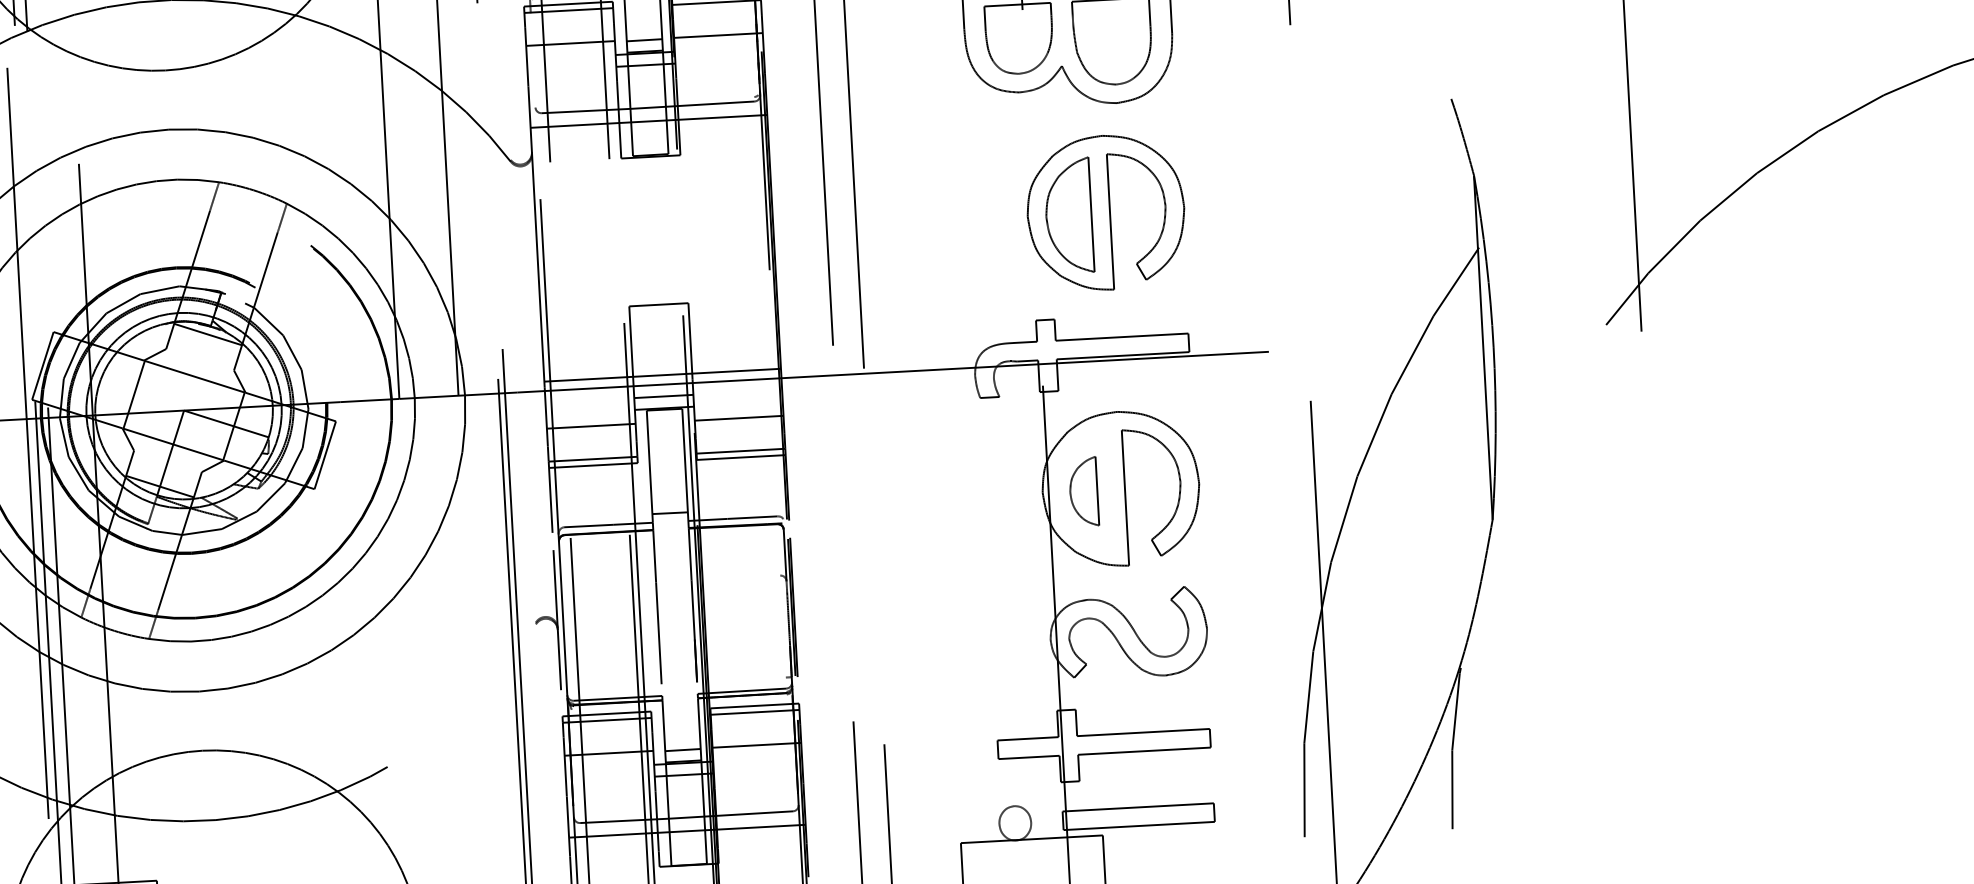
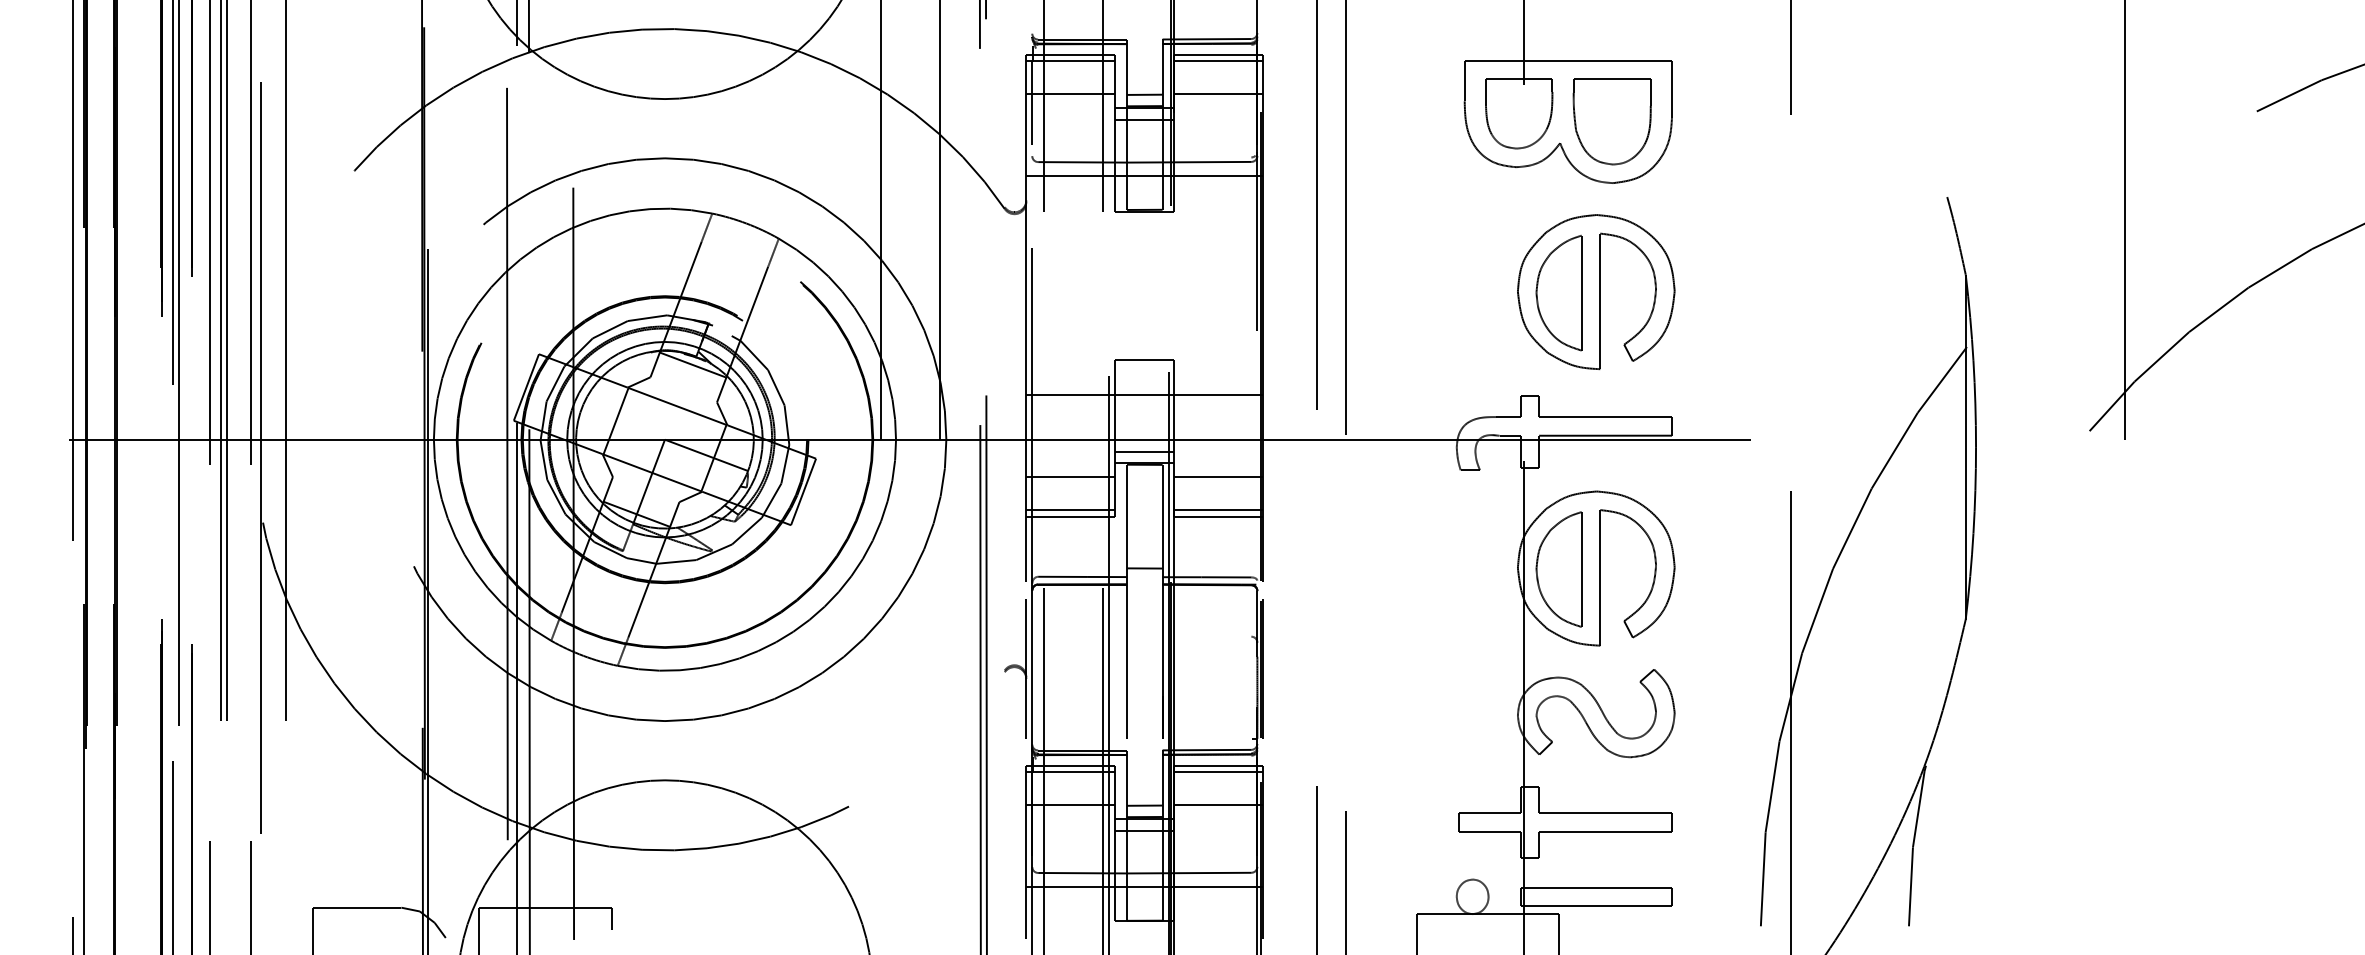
line: (532, 54) -> (1032, 102), added
line: (662, 375) -> (1144, 395), moved
part: (1083, 491) -> (1558, 569), size x1.67

